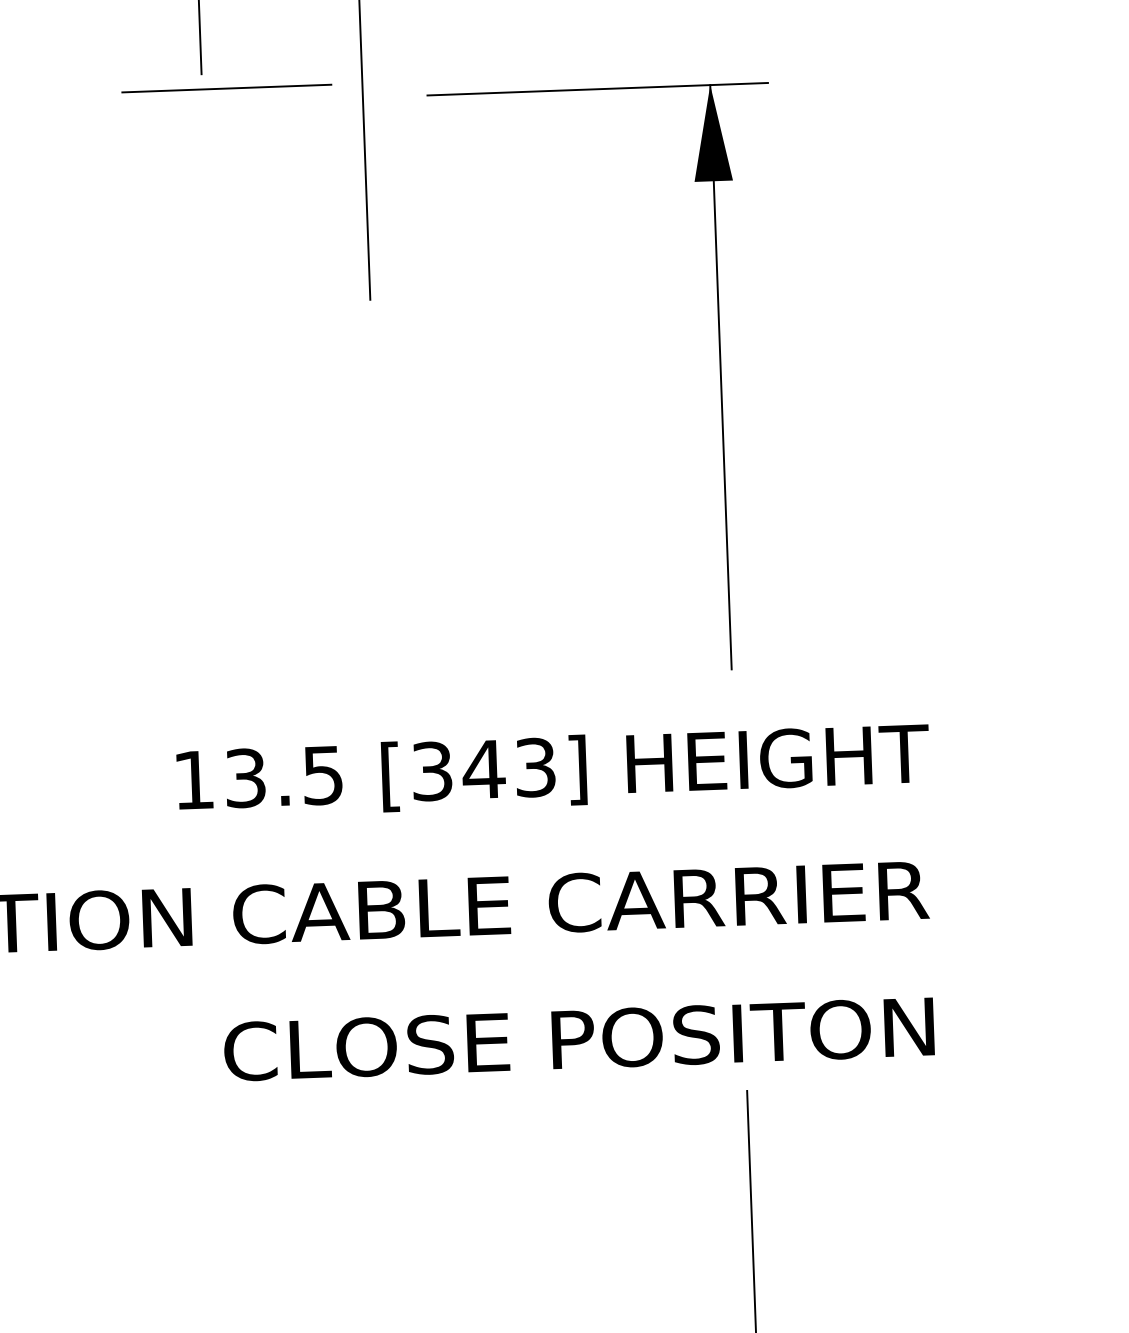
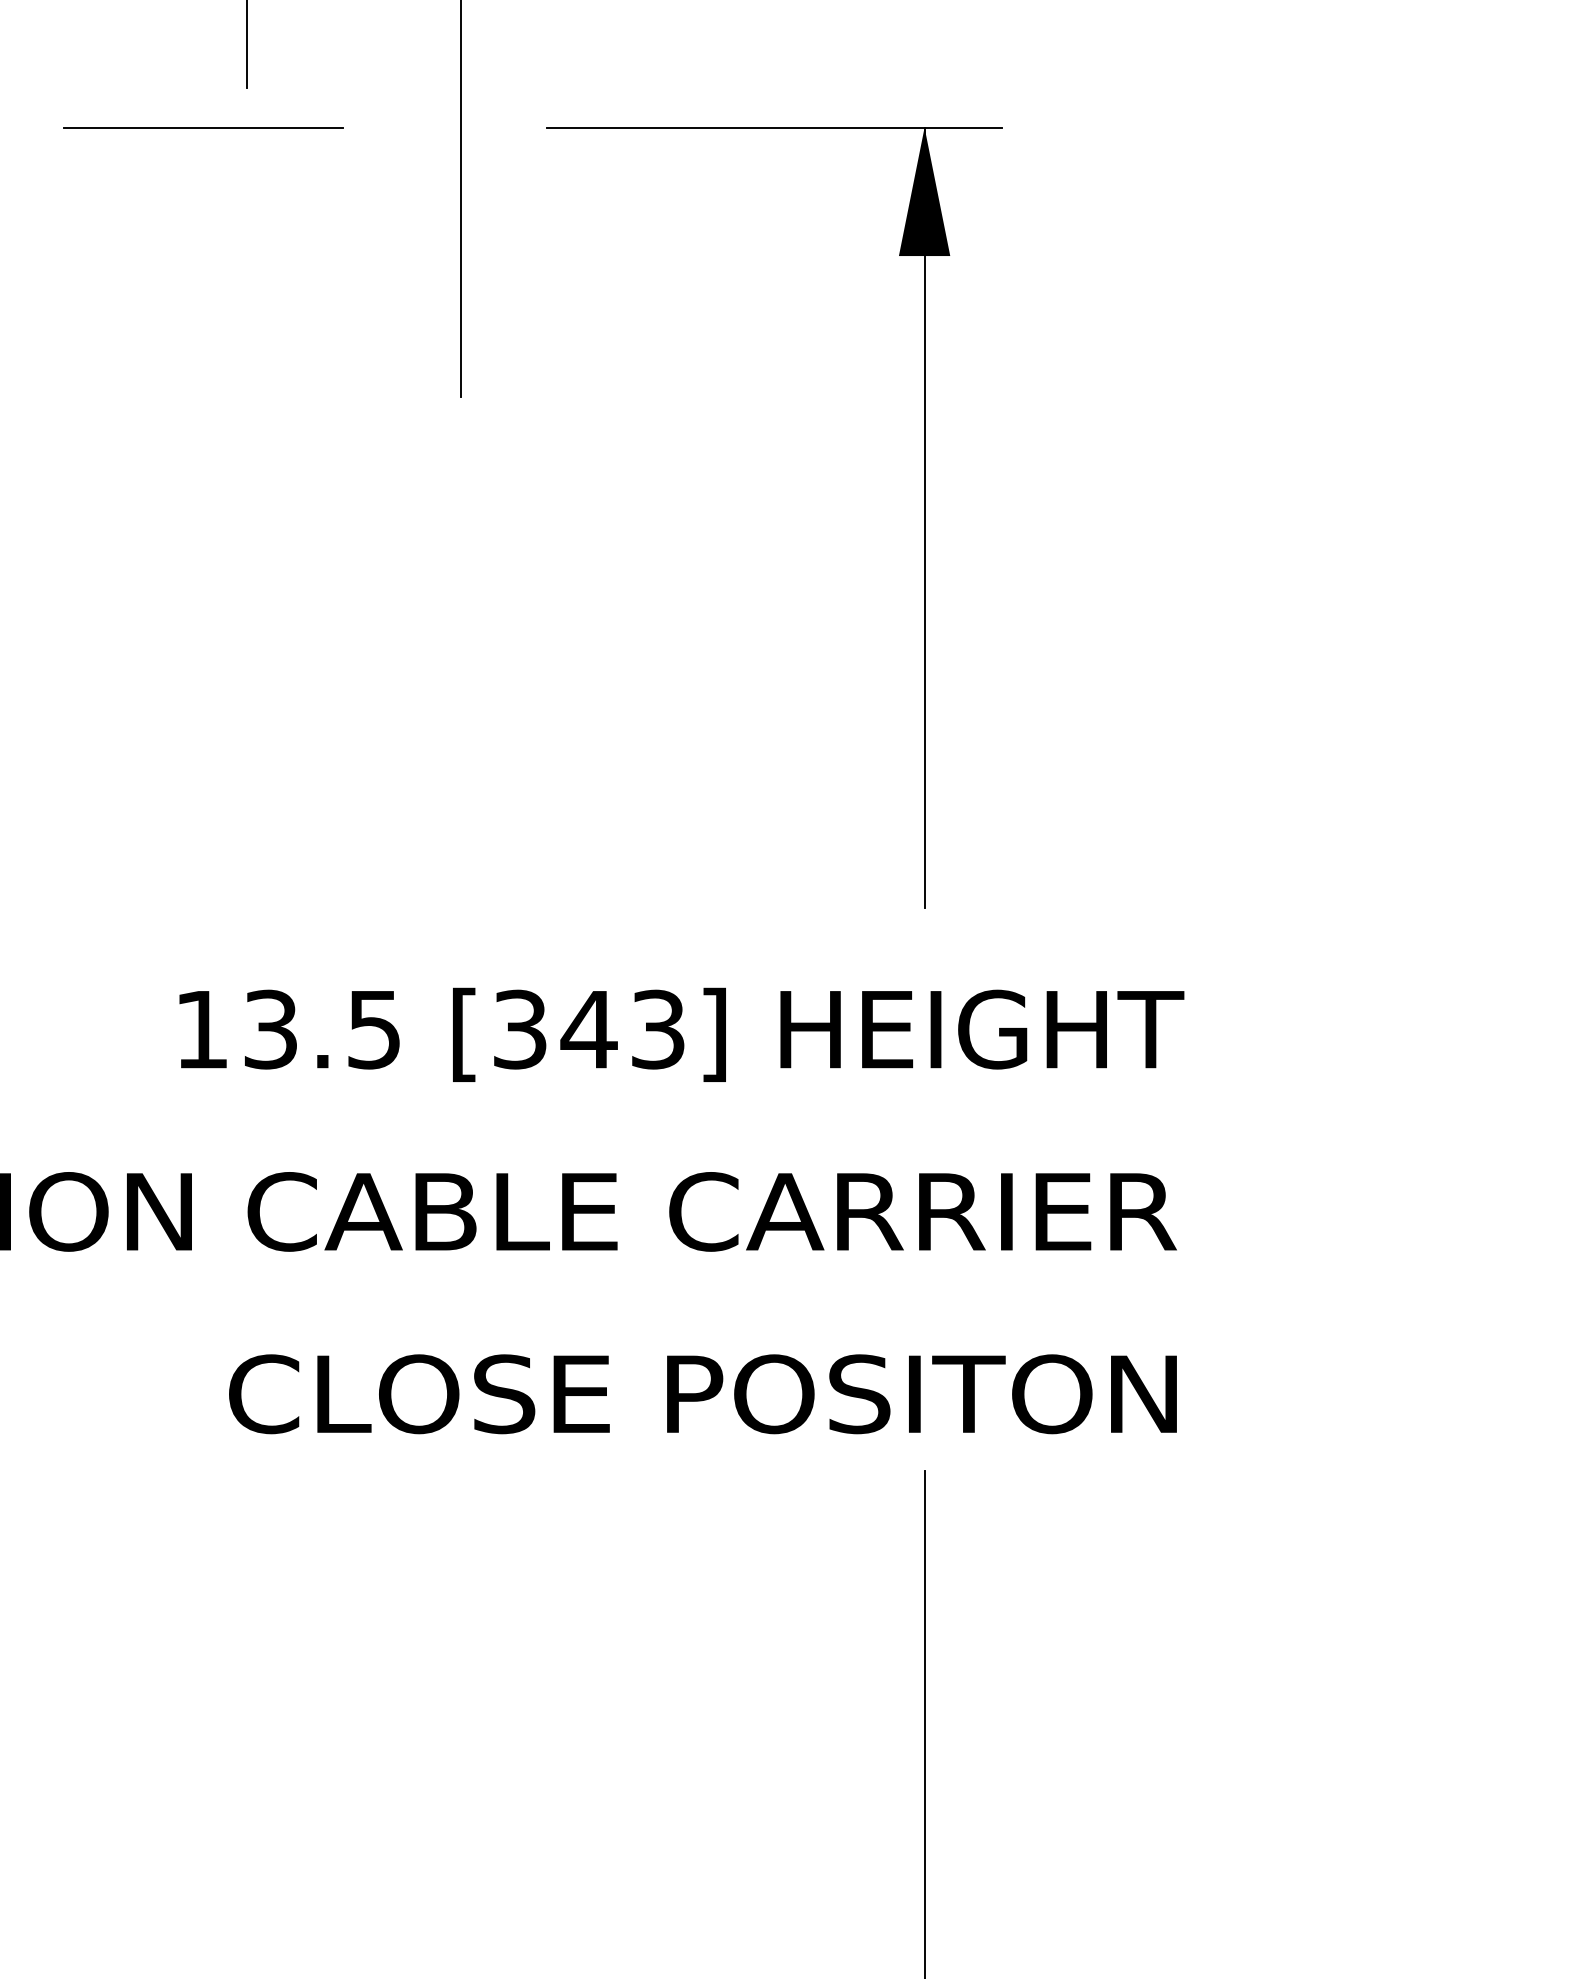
line: (226, 88) -> (203, 127), moved

